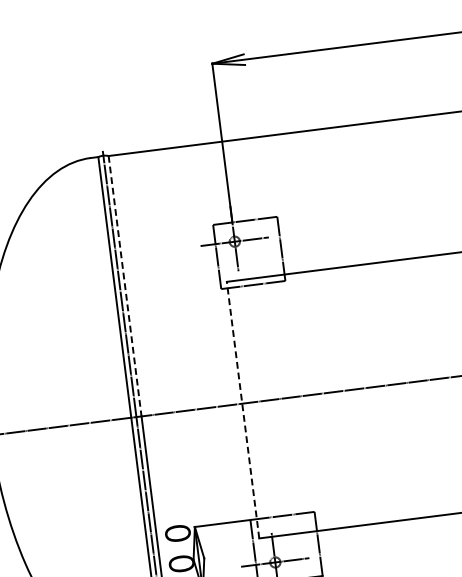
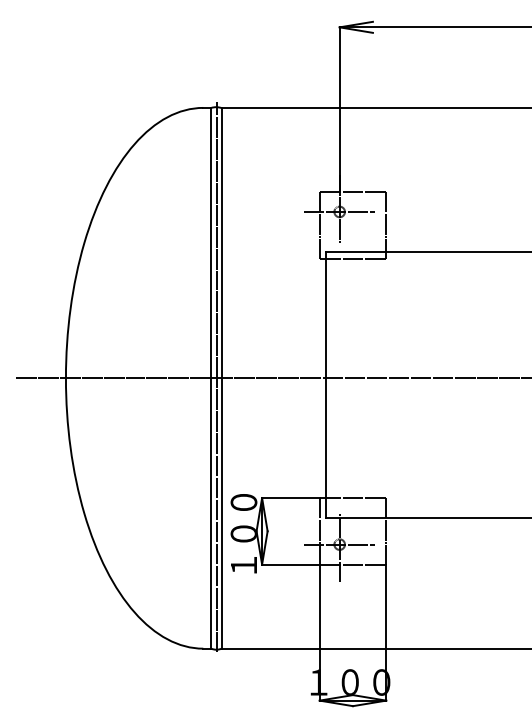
line: (124, 286) -> (221, 243), dashed -> solid
line: (243, 409) -> (326, 384), dashed -> solid

